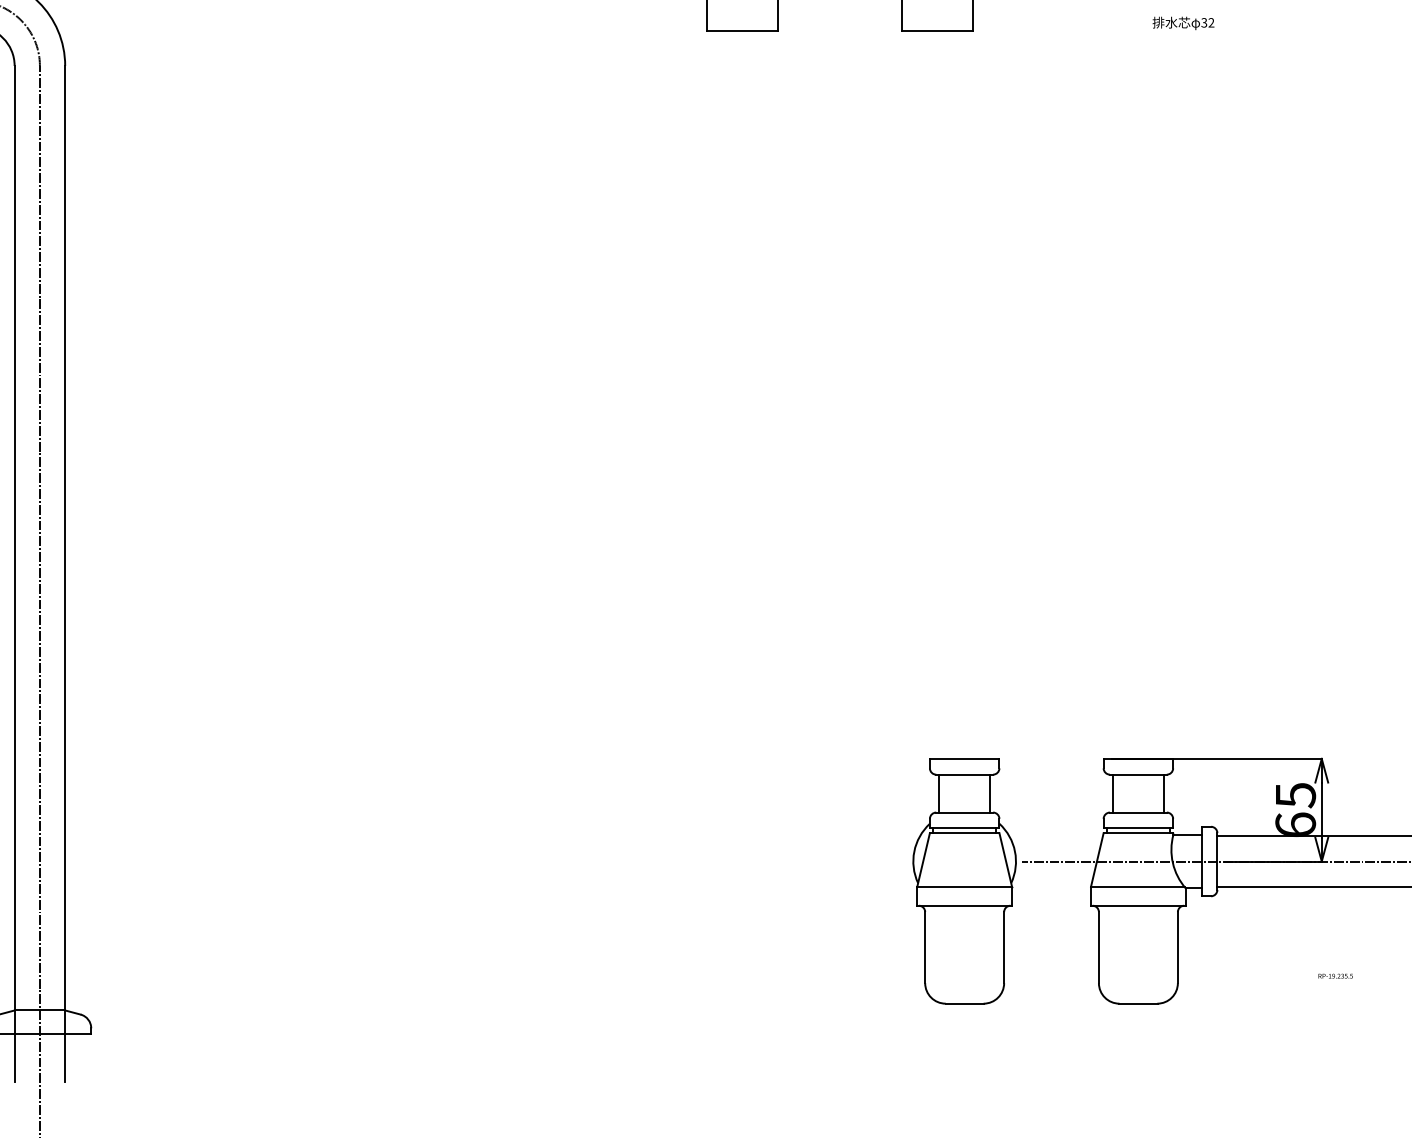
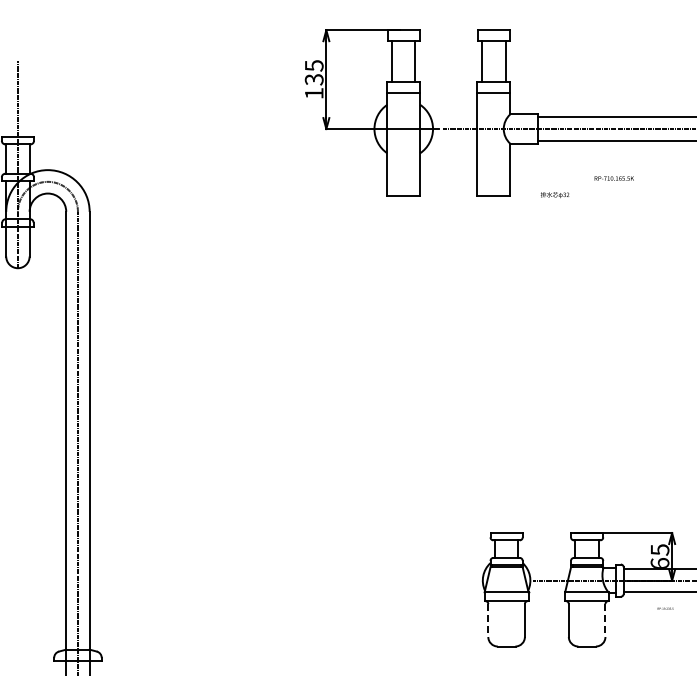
text: (1184, 24) -> (555, 195), moved
line: (925, 949) -> (488, 621), solid -> dashed
line: (1178, 949) -> (605, 621), solid -> dashed
text: (1335, 975) -> (665, 608), moved

